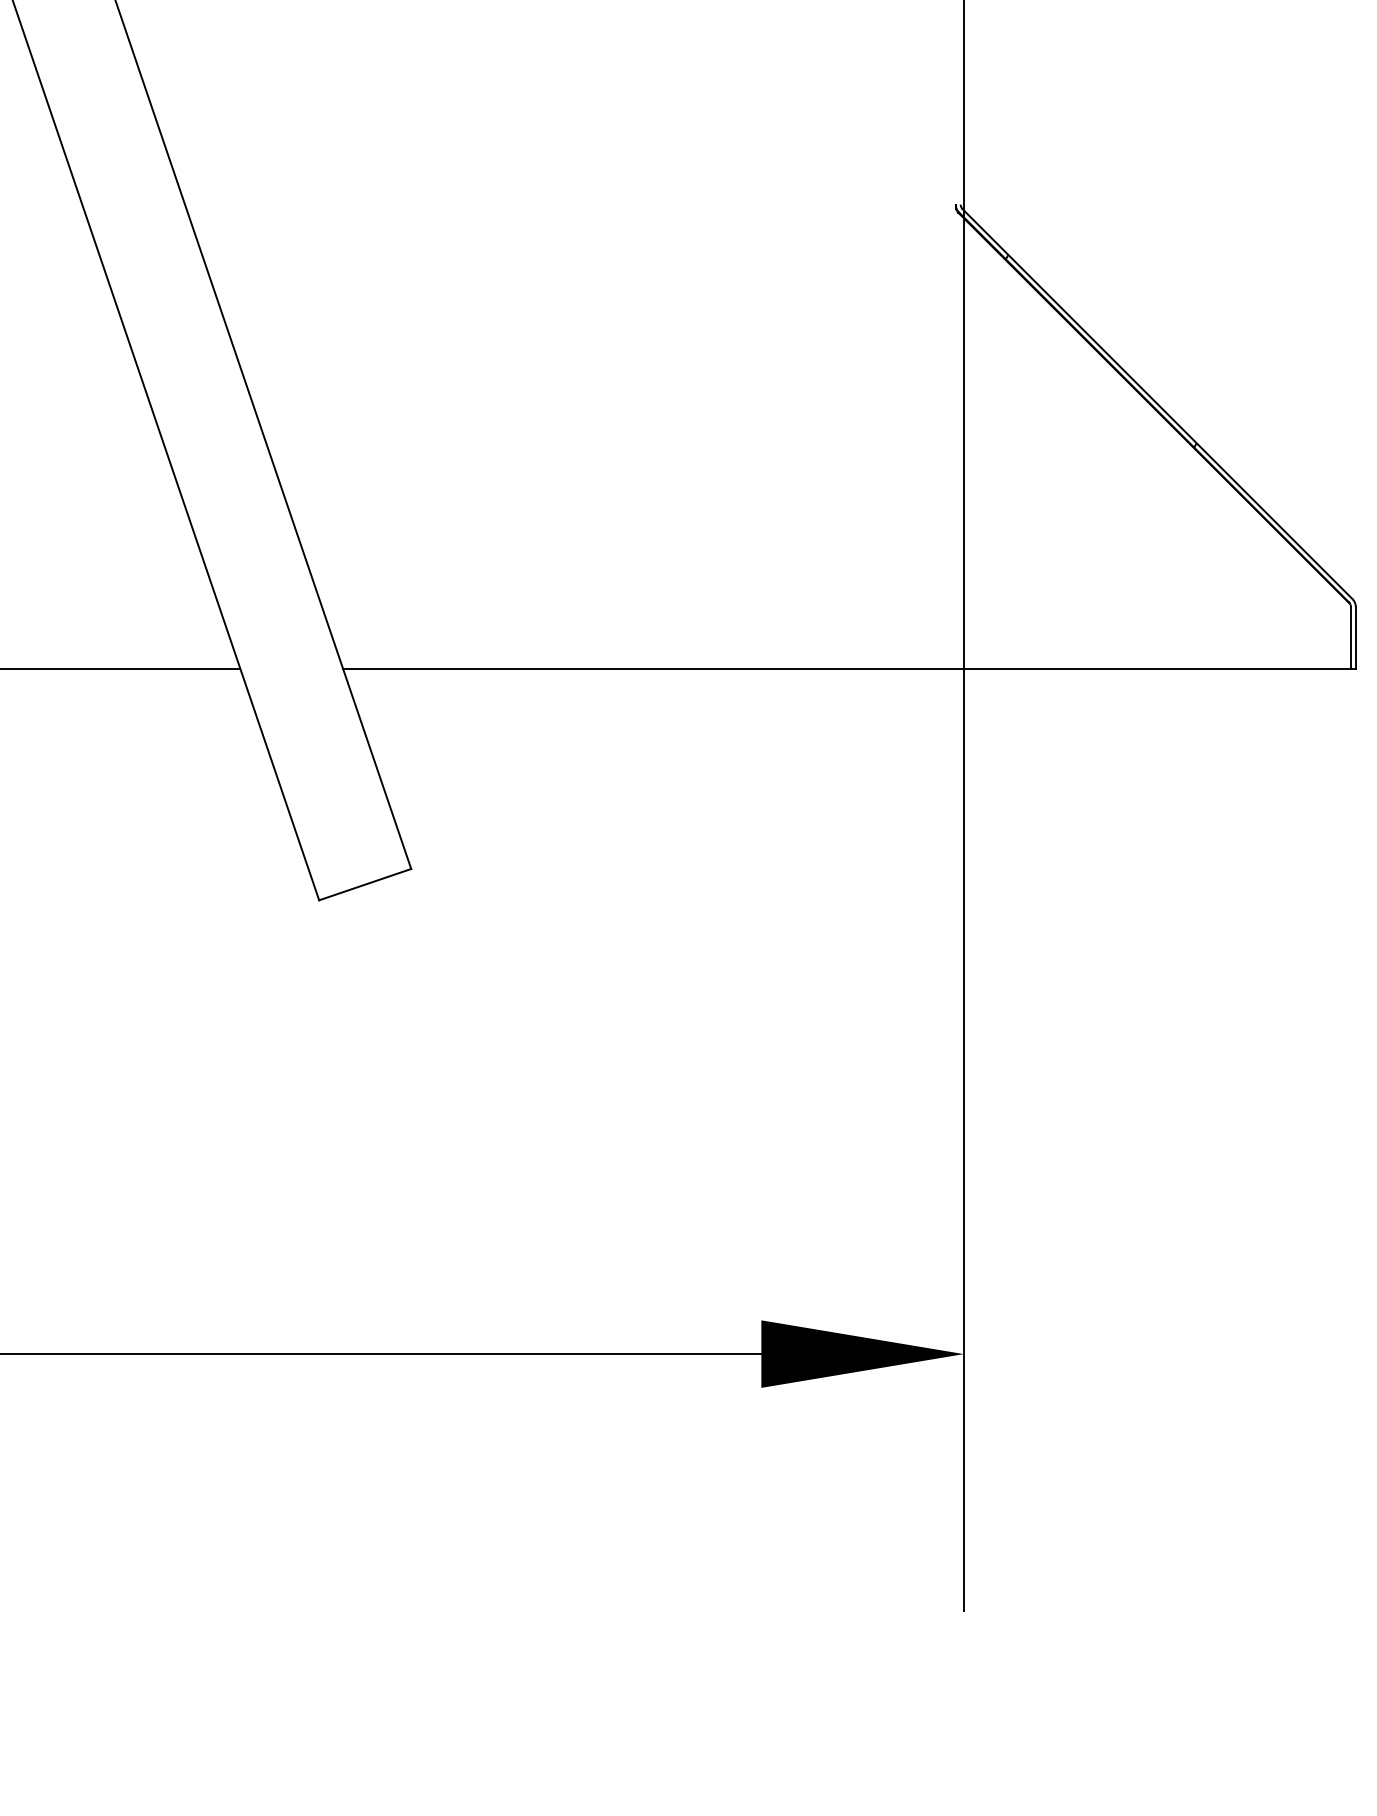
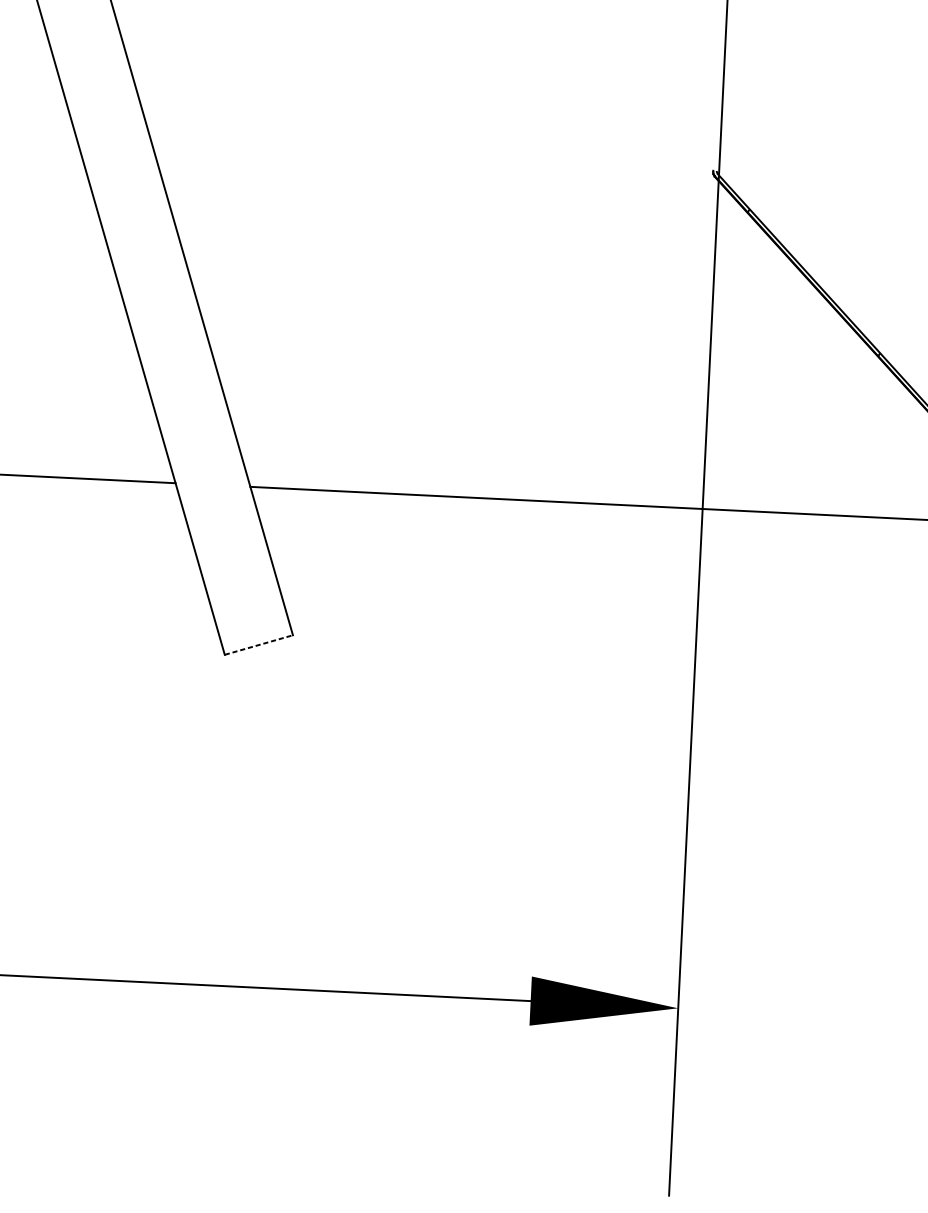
line: (365, 884) -> (259, 644), solid -> dashed

